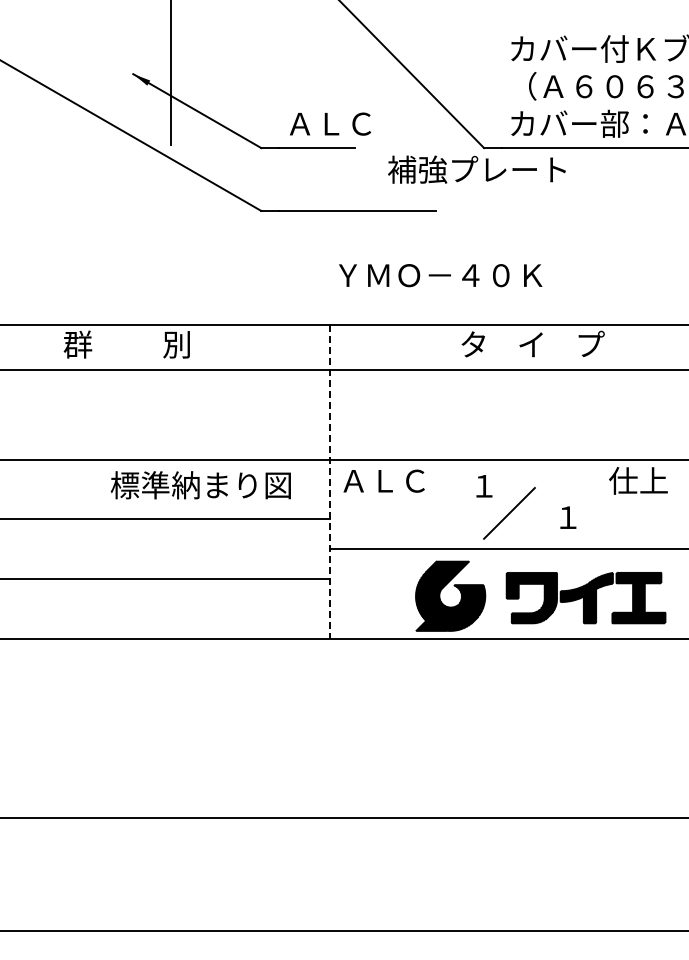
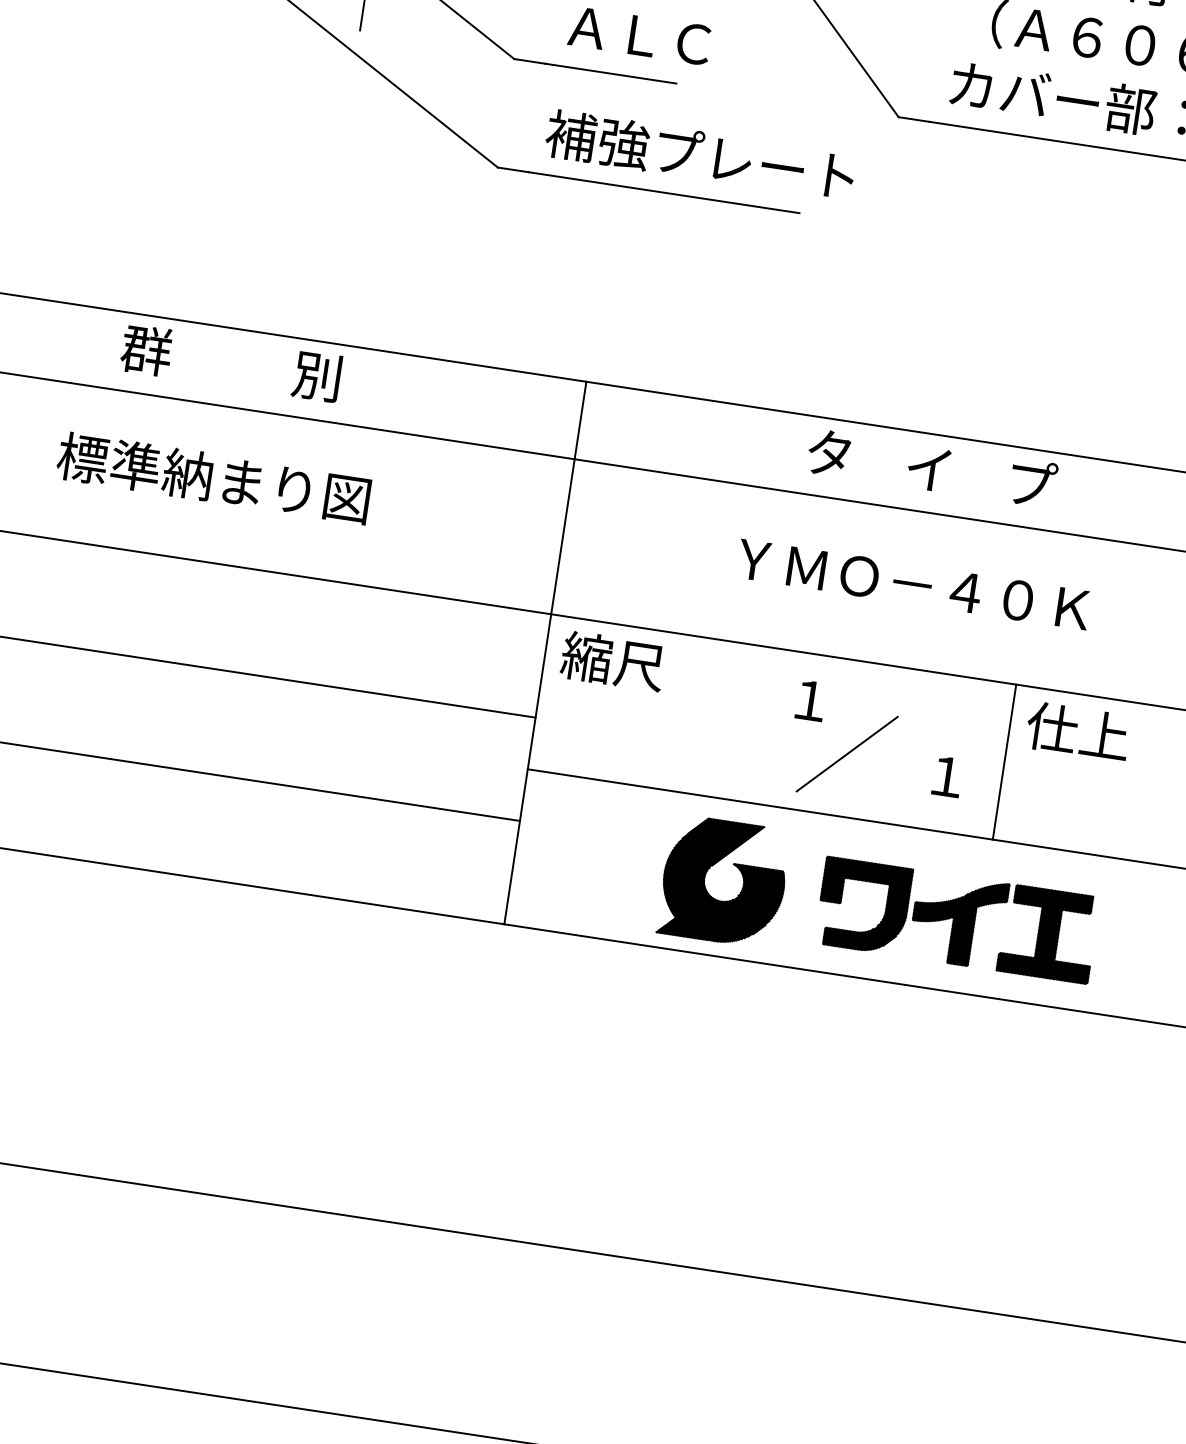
text: (476, 169) -> (699, 154), moved
text: (440, 275) -> (913, 584), moved
text: (381, 480) -> (634, 663), ＡＬＣ -> 縮尺
line: (329, 482) -> (544, 653), dashed -> solid
text: (200, 485) -> (213, 478), moved
line: (599, 504) -> (1004, 762), added

